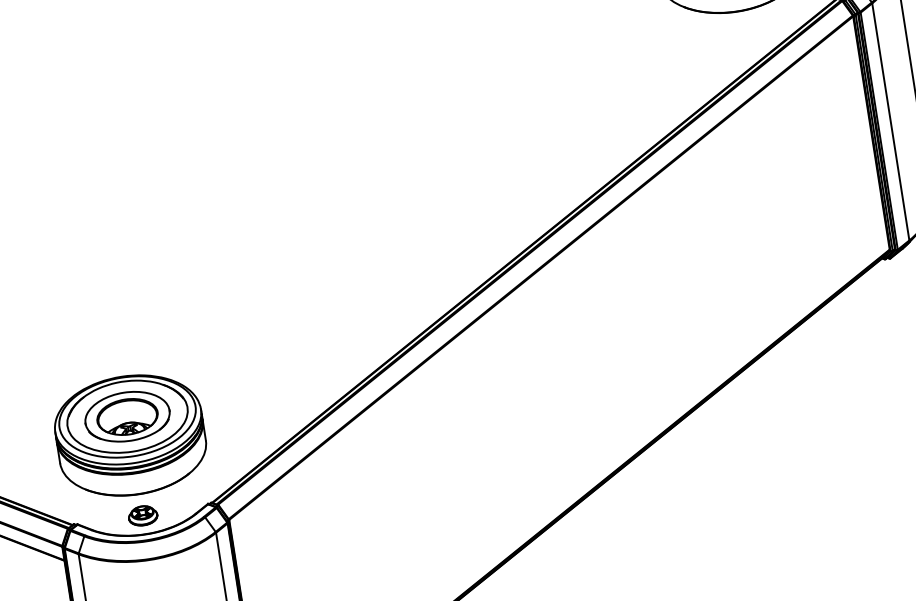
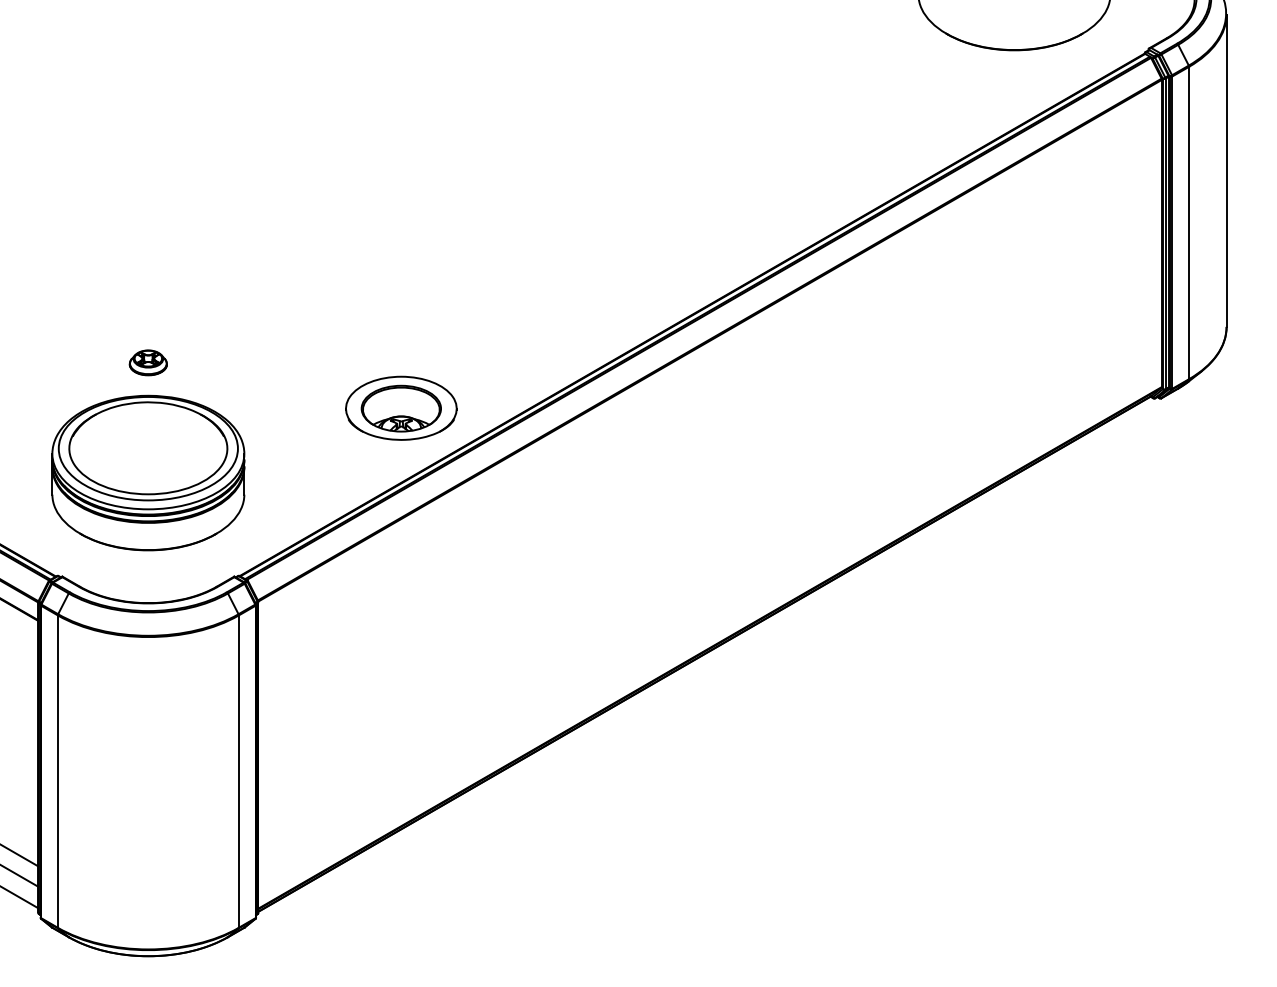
part: (127, 416) -> (401, 407), moved
part: (142, 515) -> (147, 362), moved

